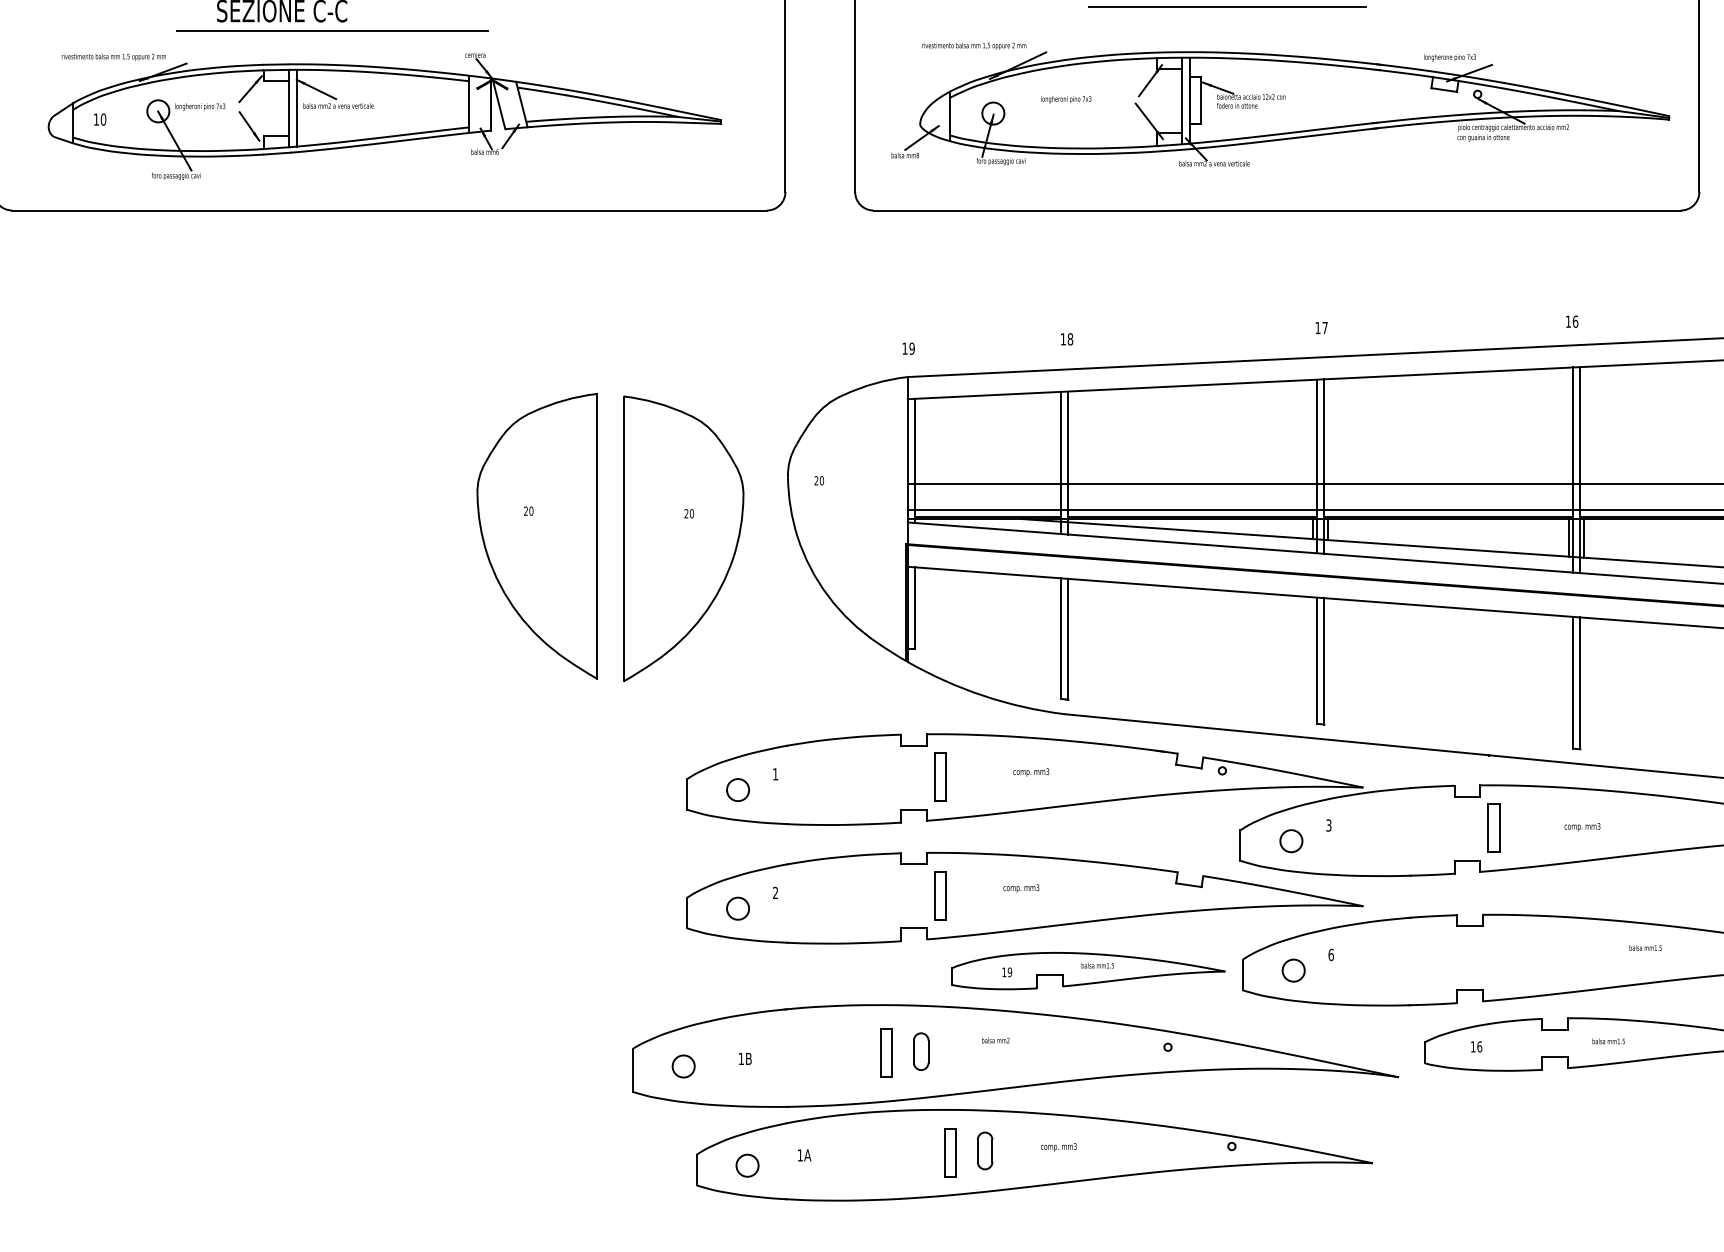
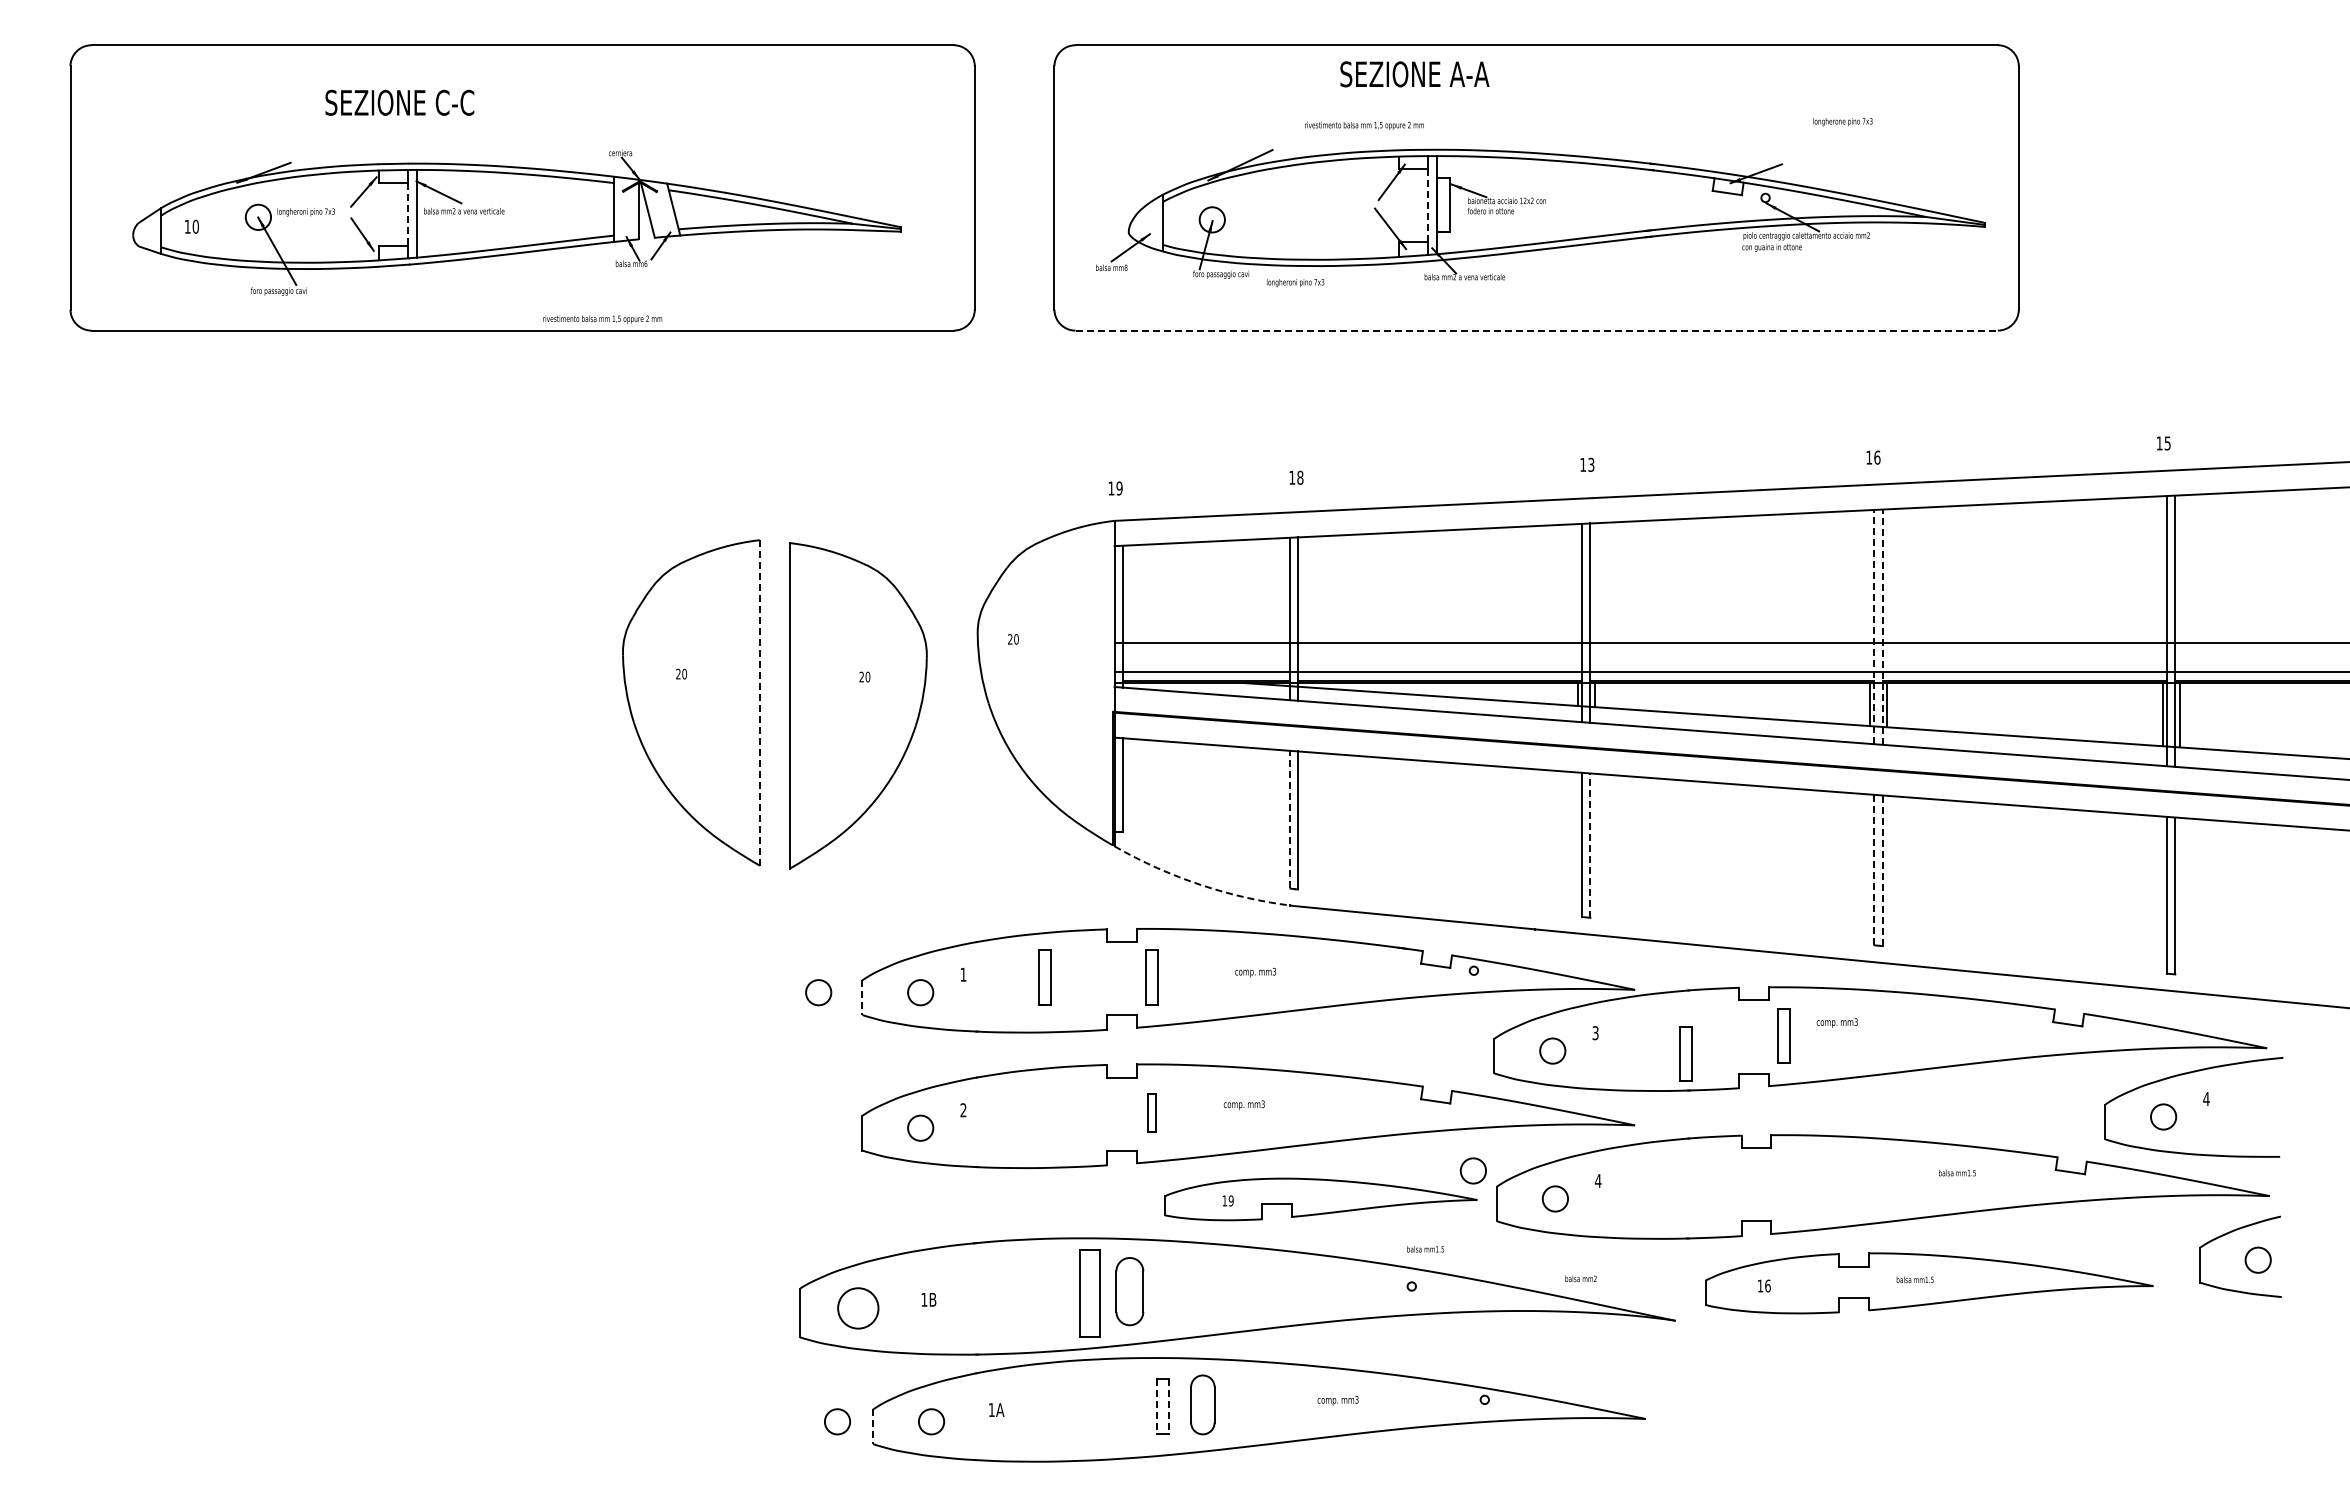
line: (1227, 7) -> (1479, 98), removed
line: (331, 30) -> (456, 125), removed
text: (974, 45) -> (1364, 125), moved
text: (113, 57) -> (602, 319), moved
text: (1449, 58) -> (1842, 122), moved
text: (1066, 100) -> (1295, 283), moved
line: (1182, 100) -> (1428, 205), solid -> dashed
line: (289, 108) -> (408, 214), solid -> dashed
line: (1278, 210) -> (1537, 330), solid -> dashed
text: (1325, 327) -> (1591, 464), 17 -> 13
line: (1573, 469) -> (1874, 626), solid -> dashed
line: (1580, 470) -> (1882, 627), solid -> dashed
line: (596, 536) -> (759, 702), solid -> dashed
line: (1060, 638) -> (1289, 819), solid -> dashed
line: (1324, 661) -> (1590, 845), solid -> dashed
line: (1573, 682) -> (1874, 869), solid -> dashed
line: (1580, 683) -> (1882, 870), solid -> dashed
arc: (983, 696) -> (1201, 885), solid -> dashed
part: (846, 776) -> (1044, 977), added
circle: (648, 789) -> (818, 992), added
line: (687, 795) -> (862, 998), solid -> dashed
text: (1581, 826) -> (1836, 1022), moved
part: (1407, 843) -> (1685, 1053), added
part: (940, 895) -> (1151, 1113), size x0.7
circle: (1221, 945) -> (1472, 1170), added
text: (1330, 955) -> (1597, 1181), 6 -> 4
text: (1097, 965) -> (1425, 1249), moved
text: (995, 1040) -> (1580, 1278), moved
part: (920, 1051) -> (1129, 1291), size x1.6
part: (885, 1053) -> (1089, 1293), size x1.6
circle: (683, 1066) -> (858, 1308), size x1.6
text: (1058, 1147) -> (1337, 1400), moved
part: (984, 1150) -> (1202, 1404), size x1.4
line: (944, 1153) -> (1156, 1407), solid -> dashed
line: (955, 1153) -> (1169, 1407), solid -> dashed
circle: (665, 1165) -> (837, 1421), added
line: (696, 1170) -> (873, 1427), solid -> dashed

